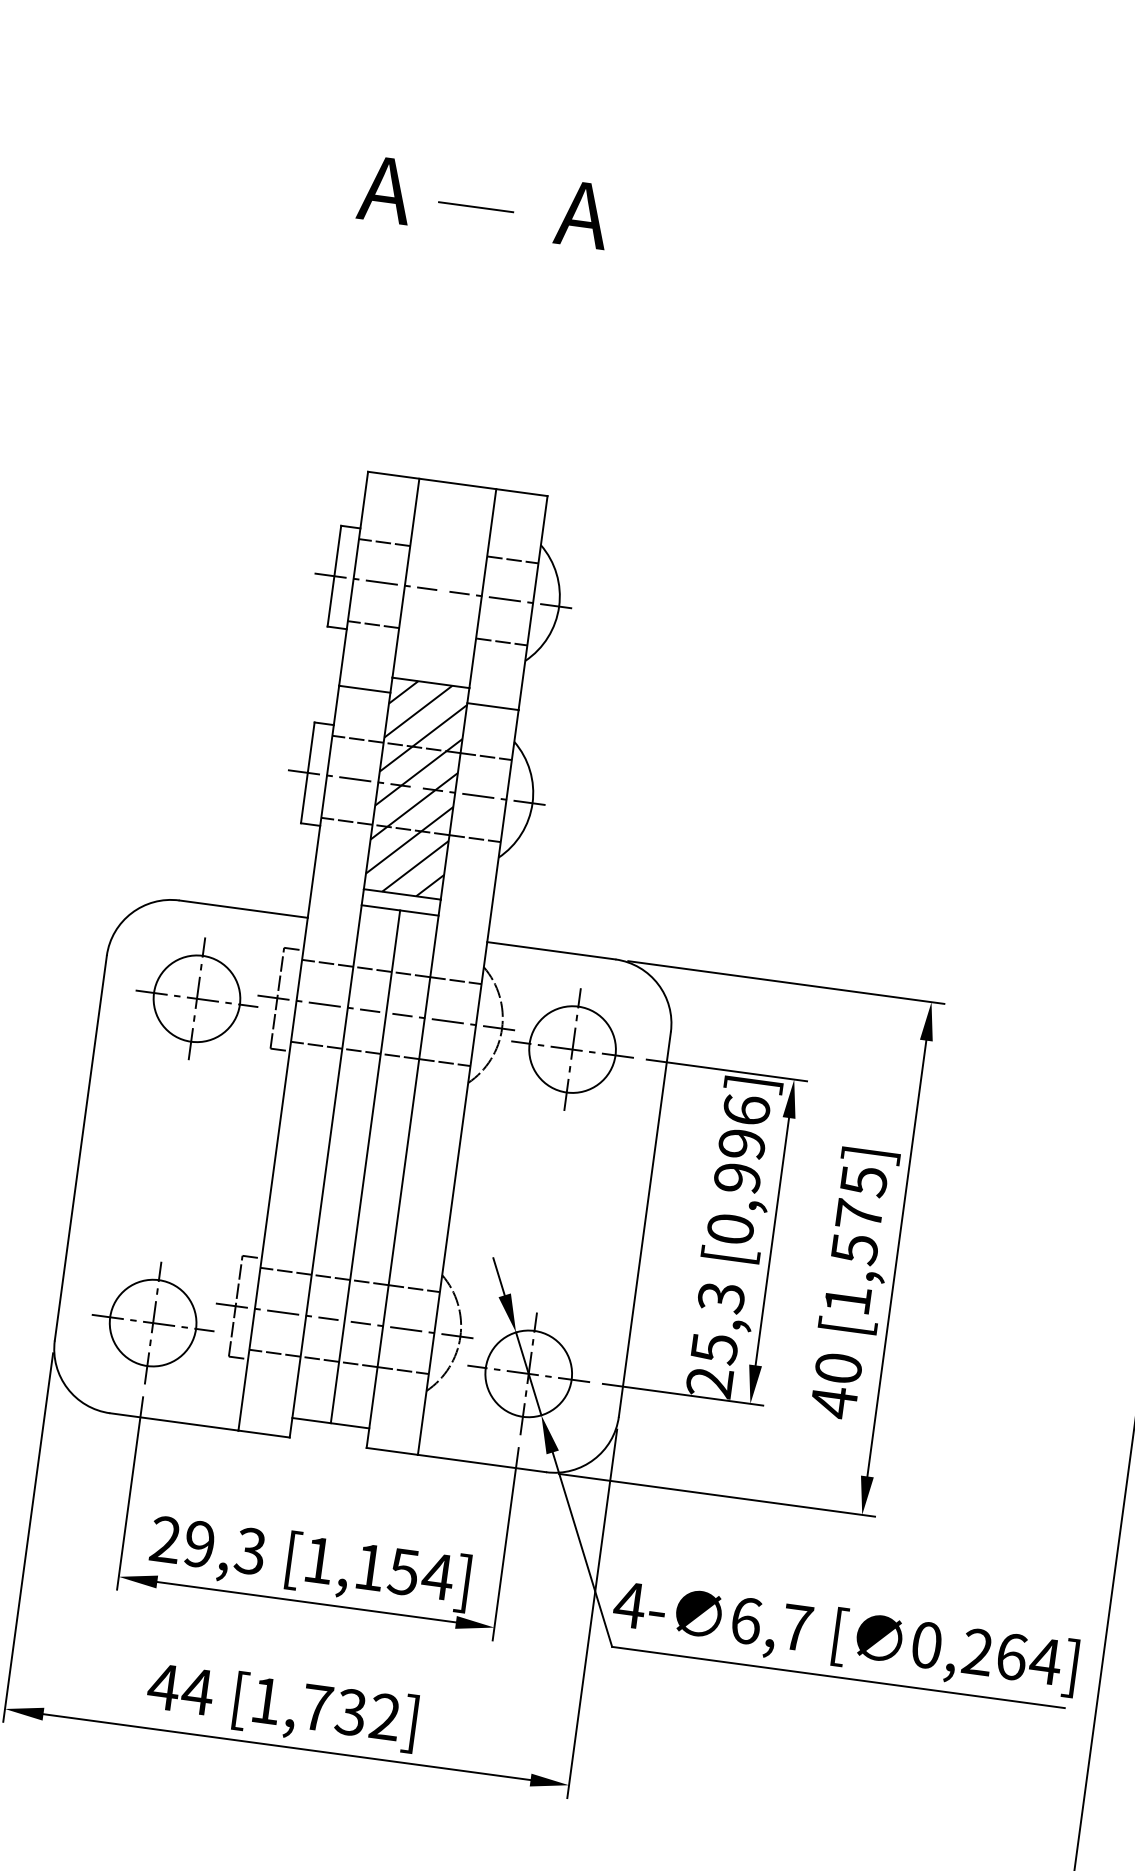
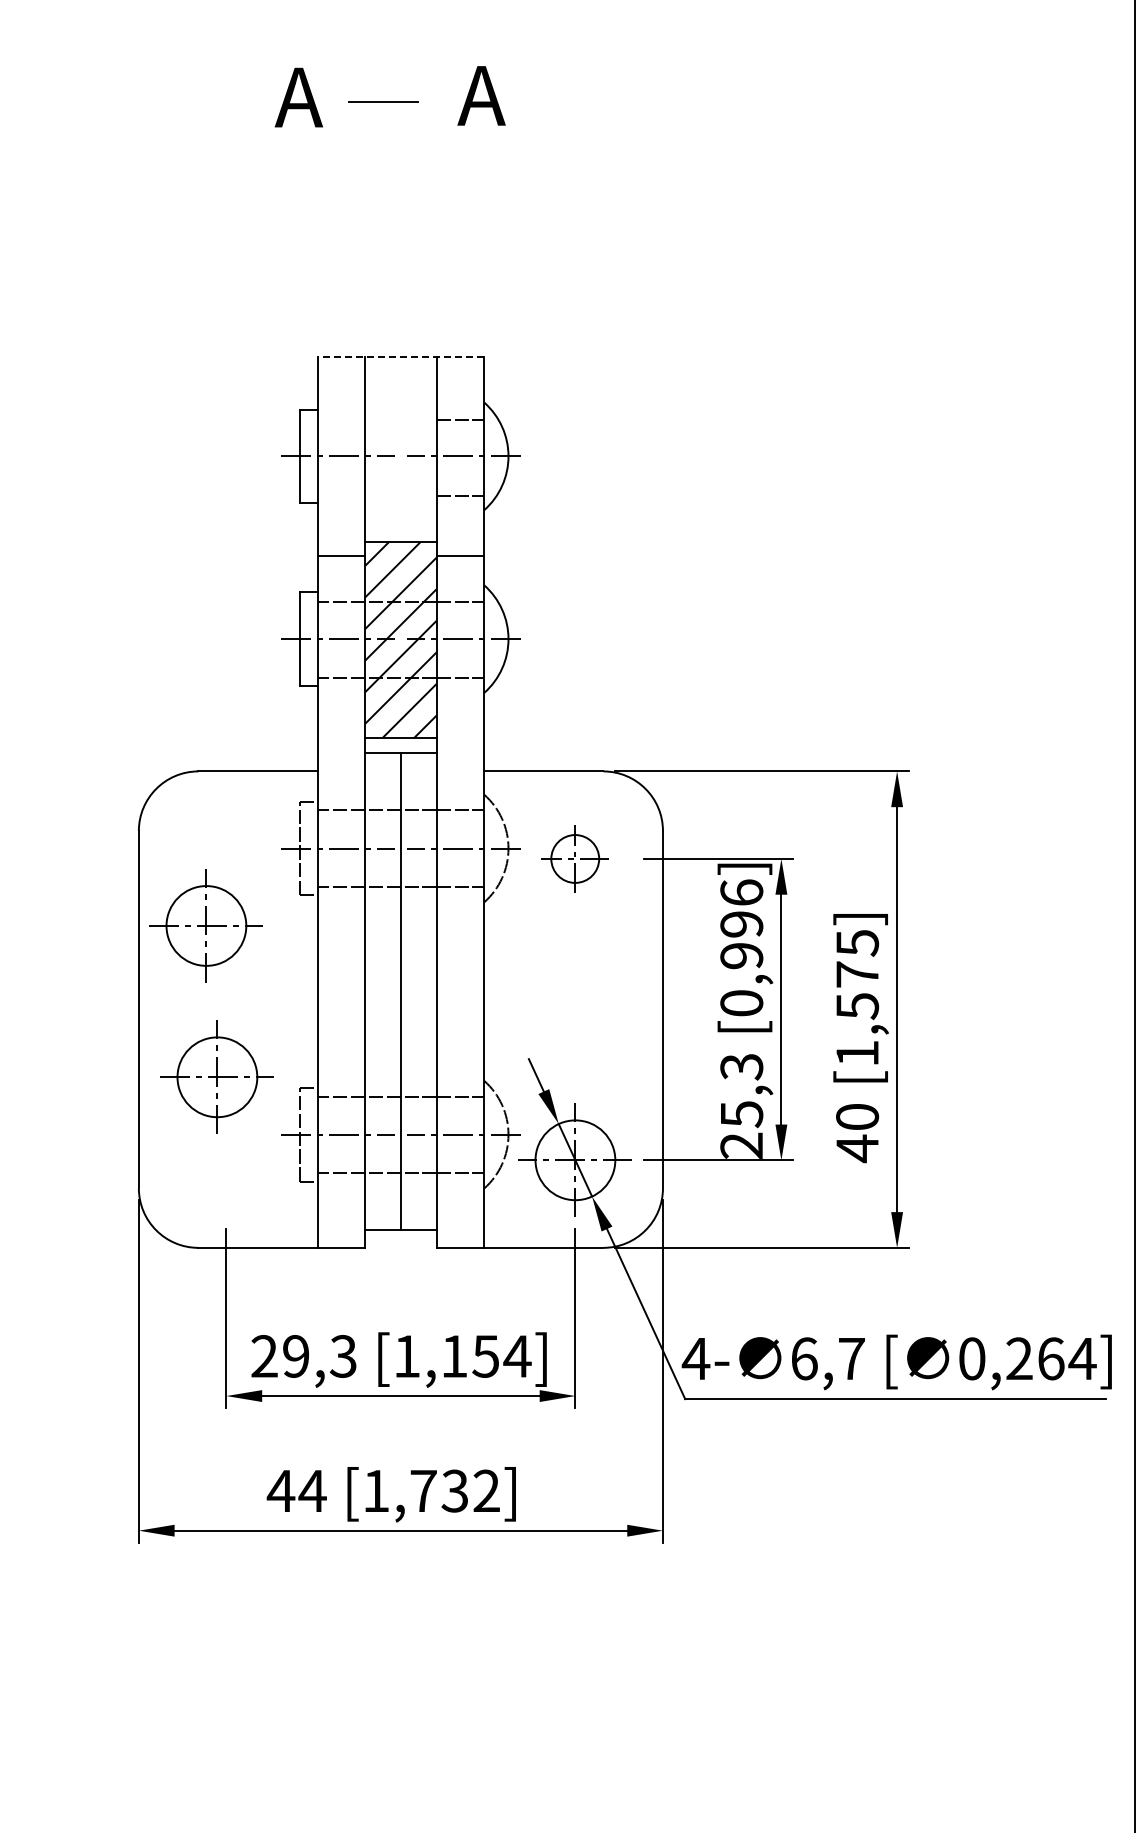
line: (457, 483) -> (400, 356), solid -> dashed
line: (384, 542) -> (341, 419), removed
line: (373, 624) -> (341, 495), removed
part: (196, 998) -> (205, 925), moved
part: (571, 1048) -> (574, 858), size x0.6
part: (152, 1322) -> (216, 1076), moved

